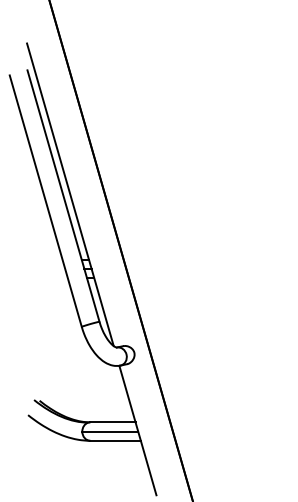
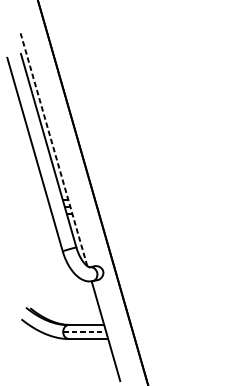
line: (70, 194) -> (54, 149), solid -> dashed
line: (110, 431) -> (84, 331), solid -> dashed

